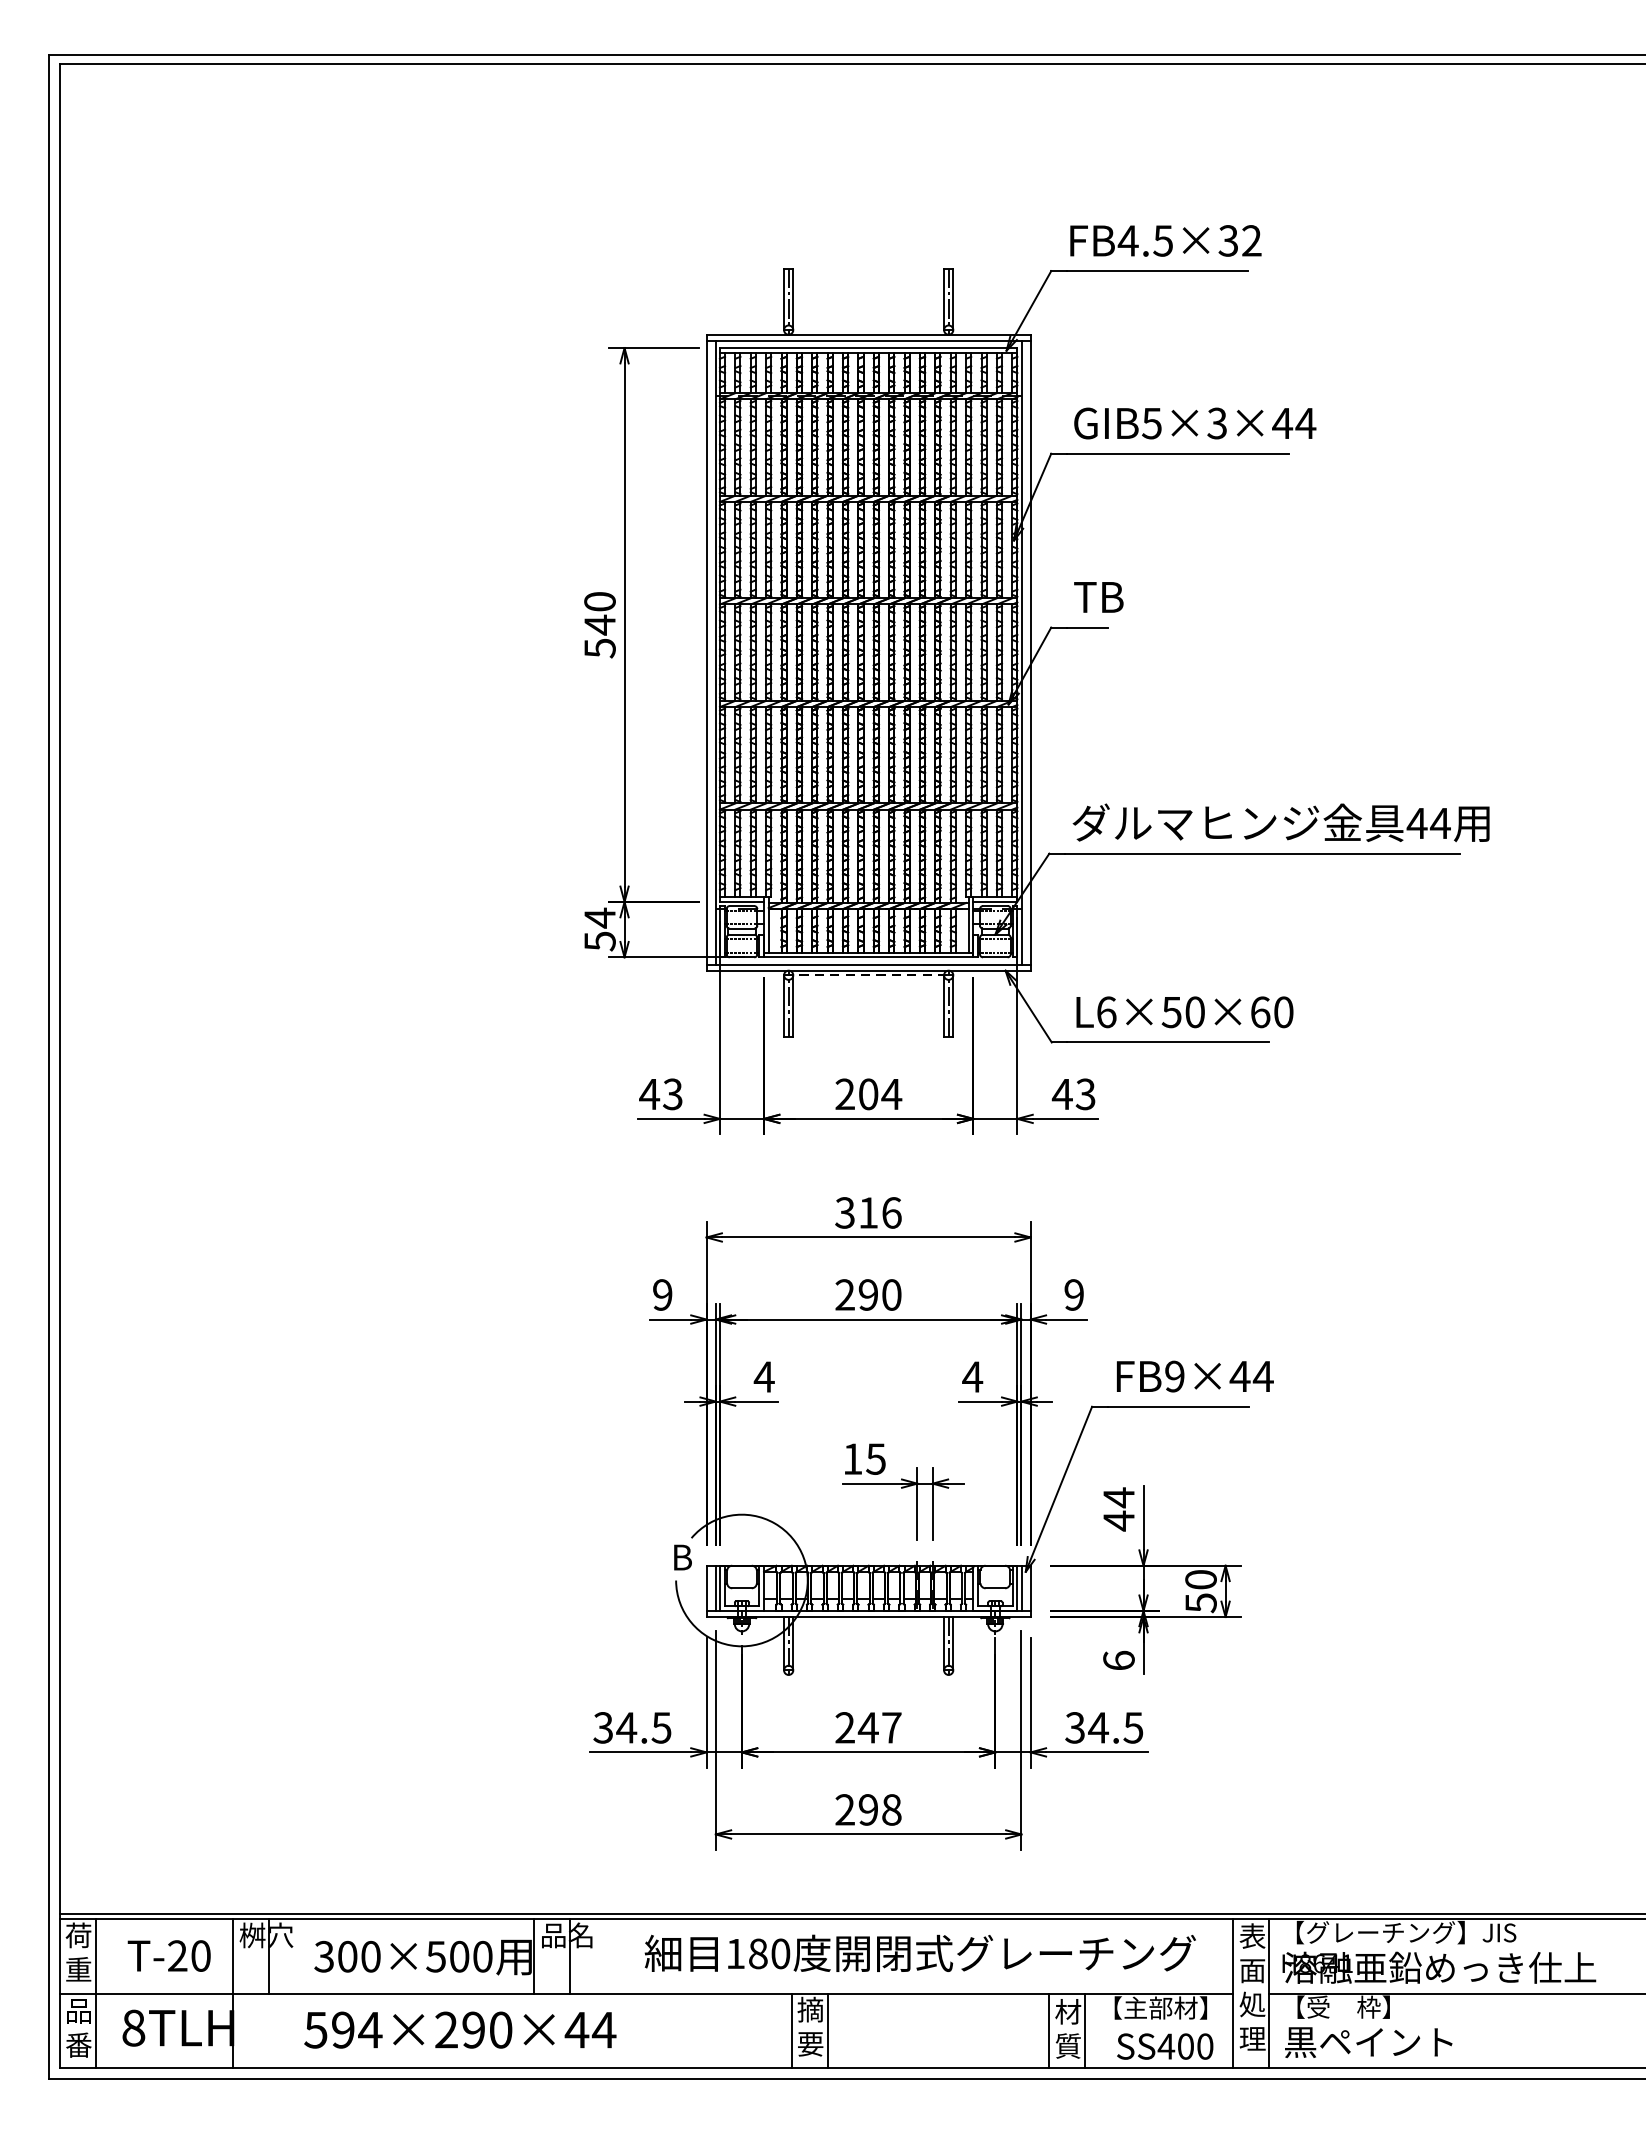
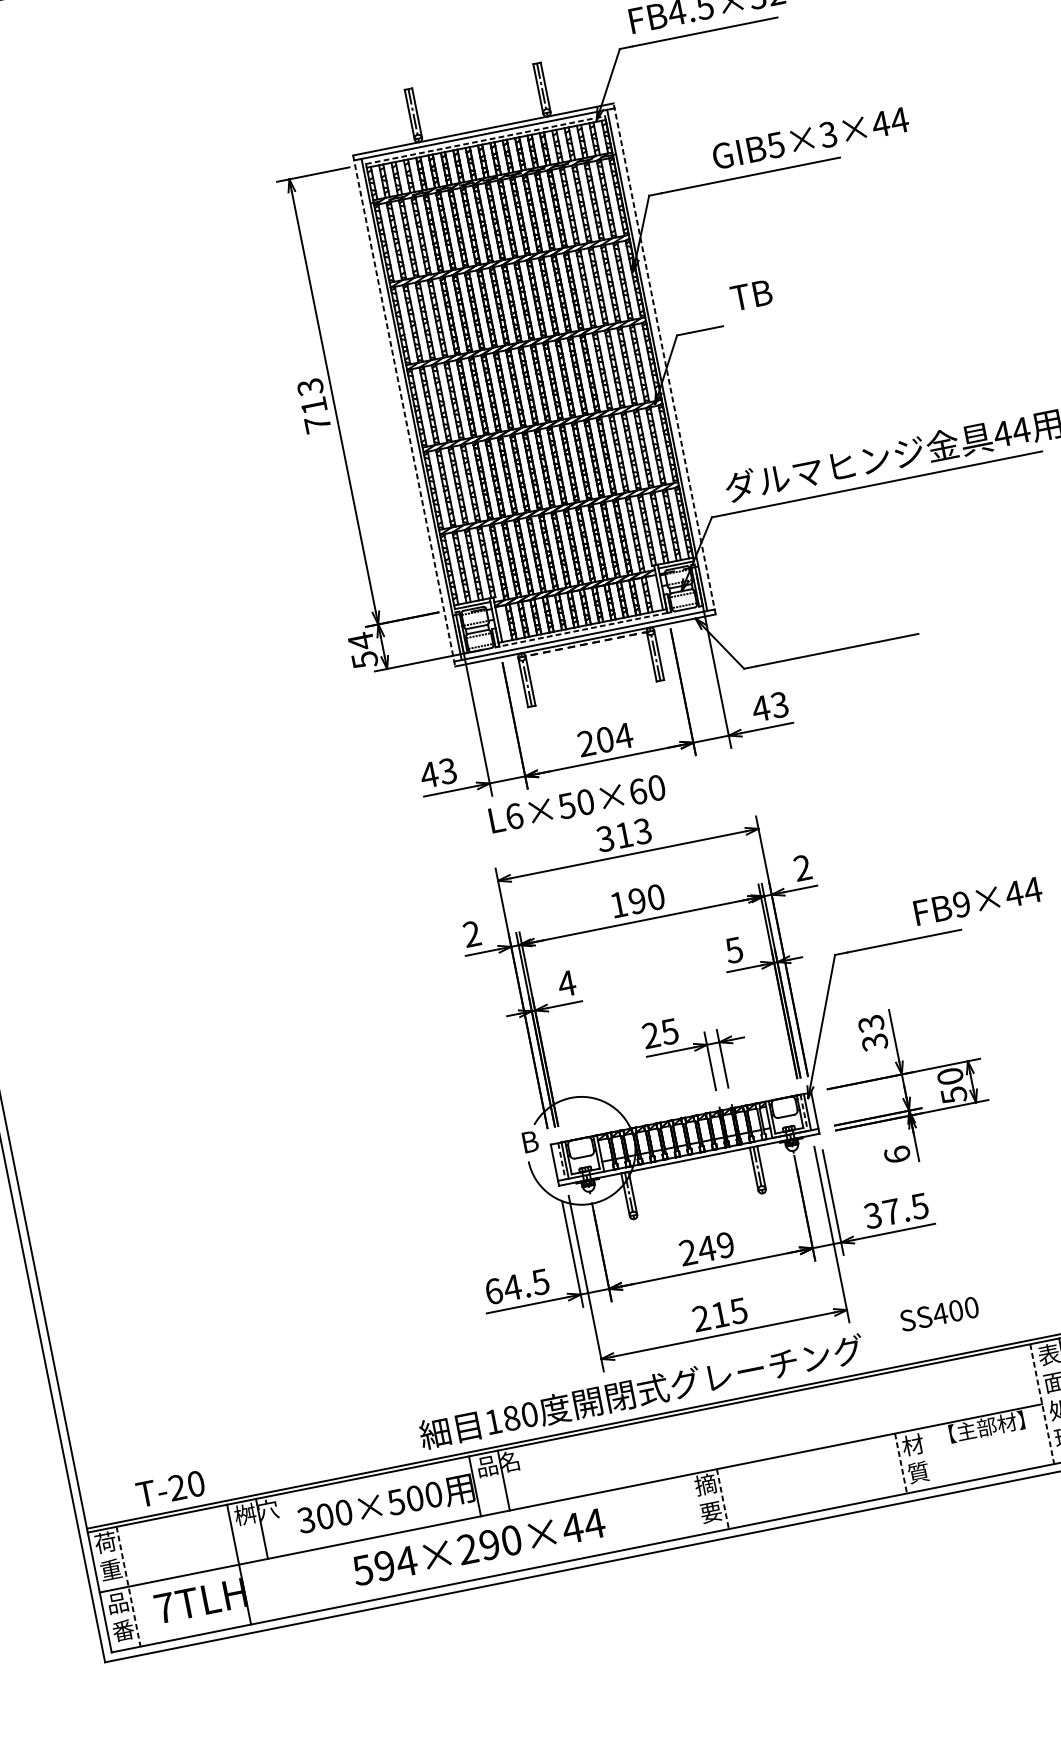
line: (868, 348) -> (485, 140), solid -> dashed
text: (1195, 423) -> (810, 138), moved
text: (1098, 597) -> (751, 295), moved
text: (599, 625) -> (313, 406), 540 -> 713
line: (706, 652) -> (404, 410), solid -> dashed
line: (1030, 652) -> (664, 358), solid -> dashed
line: (868, 957) -> (583, 629), solid -> dashed
text: (1184, 1012) -> (577, 804), moved
text: (891, 1212) -> (642, 831), 316 -> 313
text: (662, 1294) -> (471, 933), 9 -> 2
text: (844, 1294) -> (618, 904), 290 -> 190
text: (1073, 1294) -> (802, 867), 9 -> 2
text: (972, 1376) -> (734, 949), 4 -> 5
text: (1195, 1376) -> (978, 901), moved
text: (852, 1458) -> (650, 1035), 15 -> 25
text: (1118, 1509) -> (872, 1033), 44 -> 33
line: (715, 1588) -> (561, 1161), solid -> dashed
line: (1017, 1588) -> (804, 1112), solid -> dashed
text: (603, 1727) -> (493, 1291), 34.5 -> 64.5
text: (891, 1727) -> (725, 1244), 247 -> 249
text: (1098, 1727) -> (891, 1211), 34.5 -> 37.5
text: (879, 1809) -> (728, 1312), 298 -> 215
text: (919, 1952) -> (640, 1391), moved
text: (168, 1955) -> (169, 1488), moved
line: (95, 1993) -> (128, 1586), solid -> dashed
line: (1232, 1993) -> (1042, 1403), solid -> dashed
text: (133, 2027) -> (164, 1607), 8TLH -> 7TLH
text: (460, 2029) -> (478, 1546), moved
line: (791, 2030) -> (693, 1504), removed
line: (1085, 2030) -> (929, 1457), removed
line: (827, 2031) -> (722, 1499), solid -> dashed
line: (1049, 2031) -> (901, 1463), solid -> dashed
text: (1165, 2046) -> (939, 1314), moved

